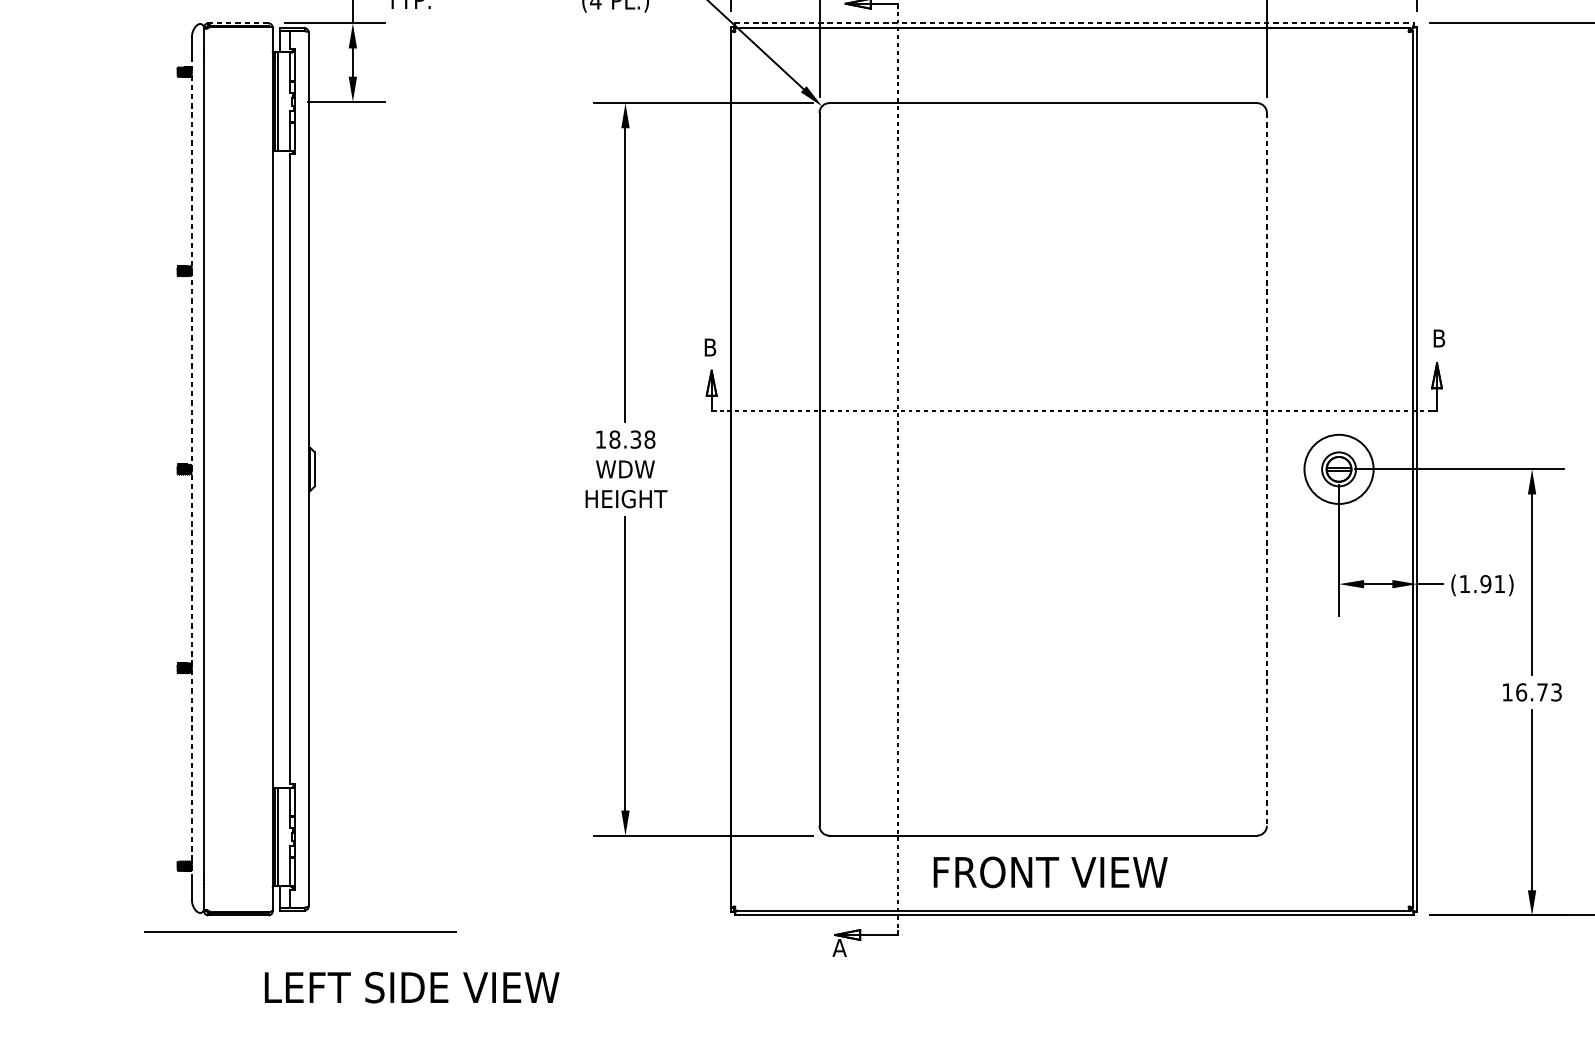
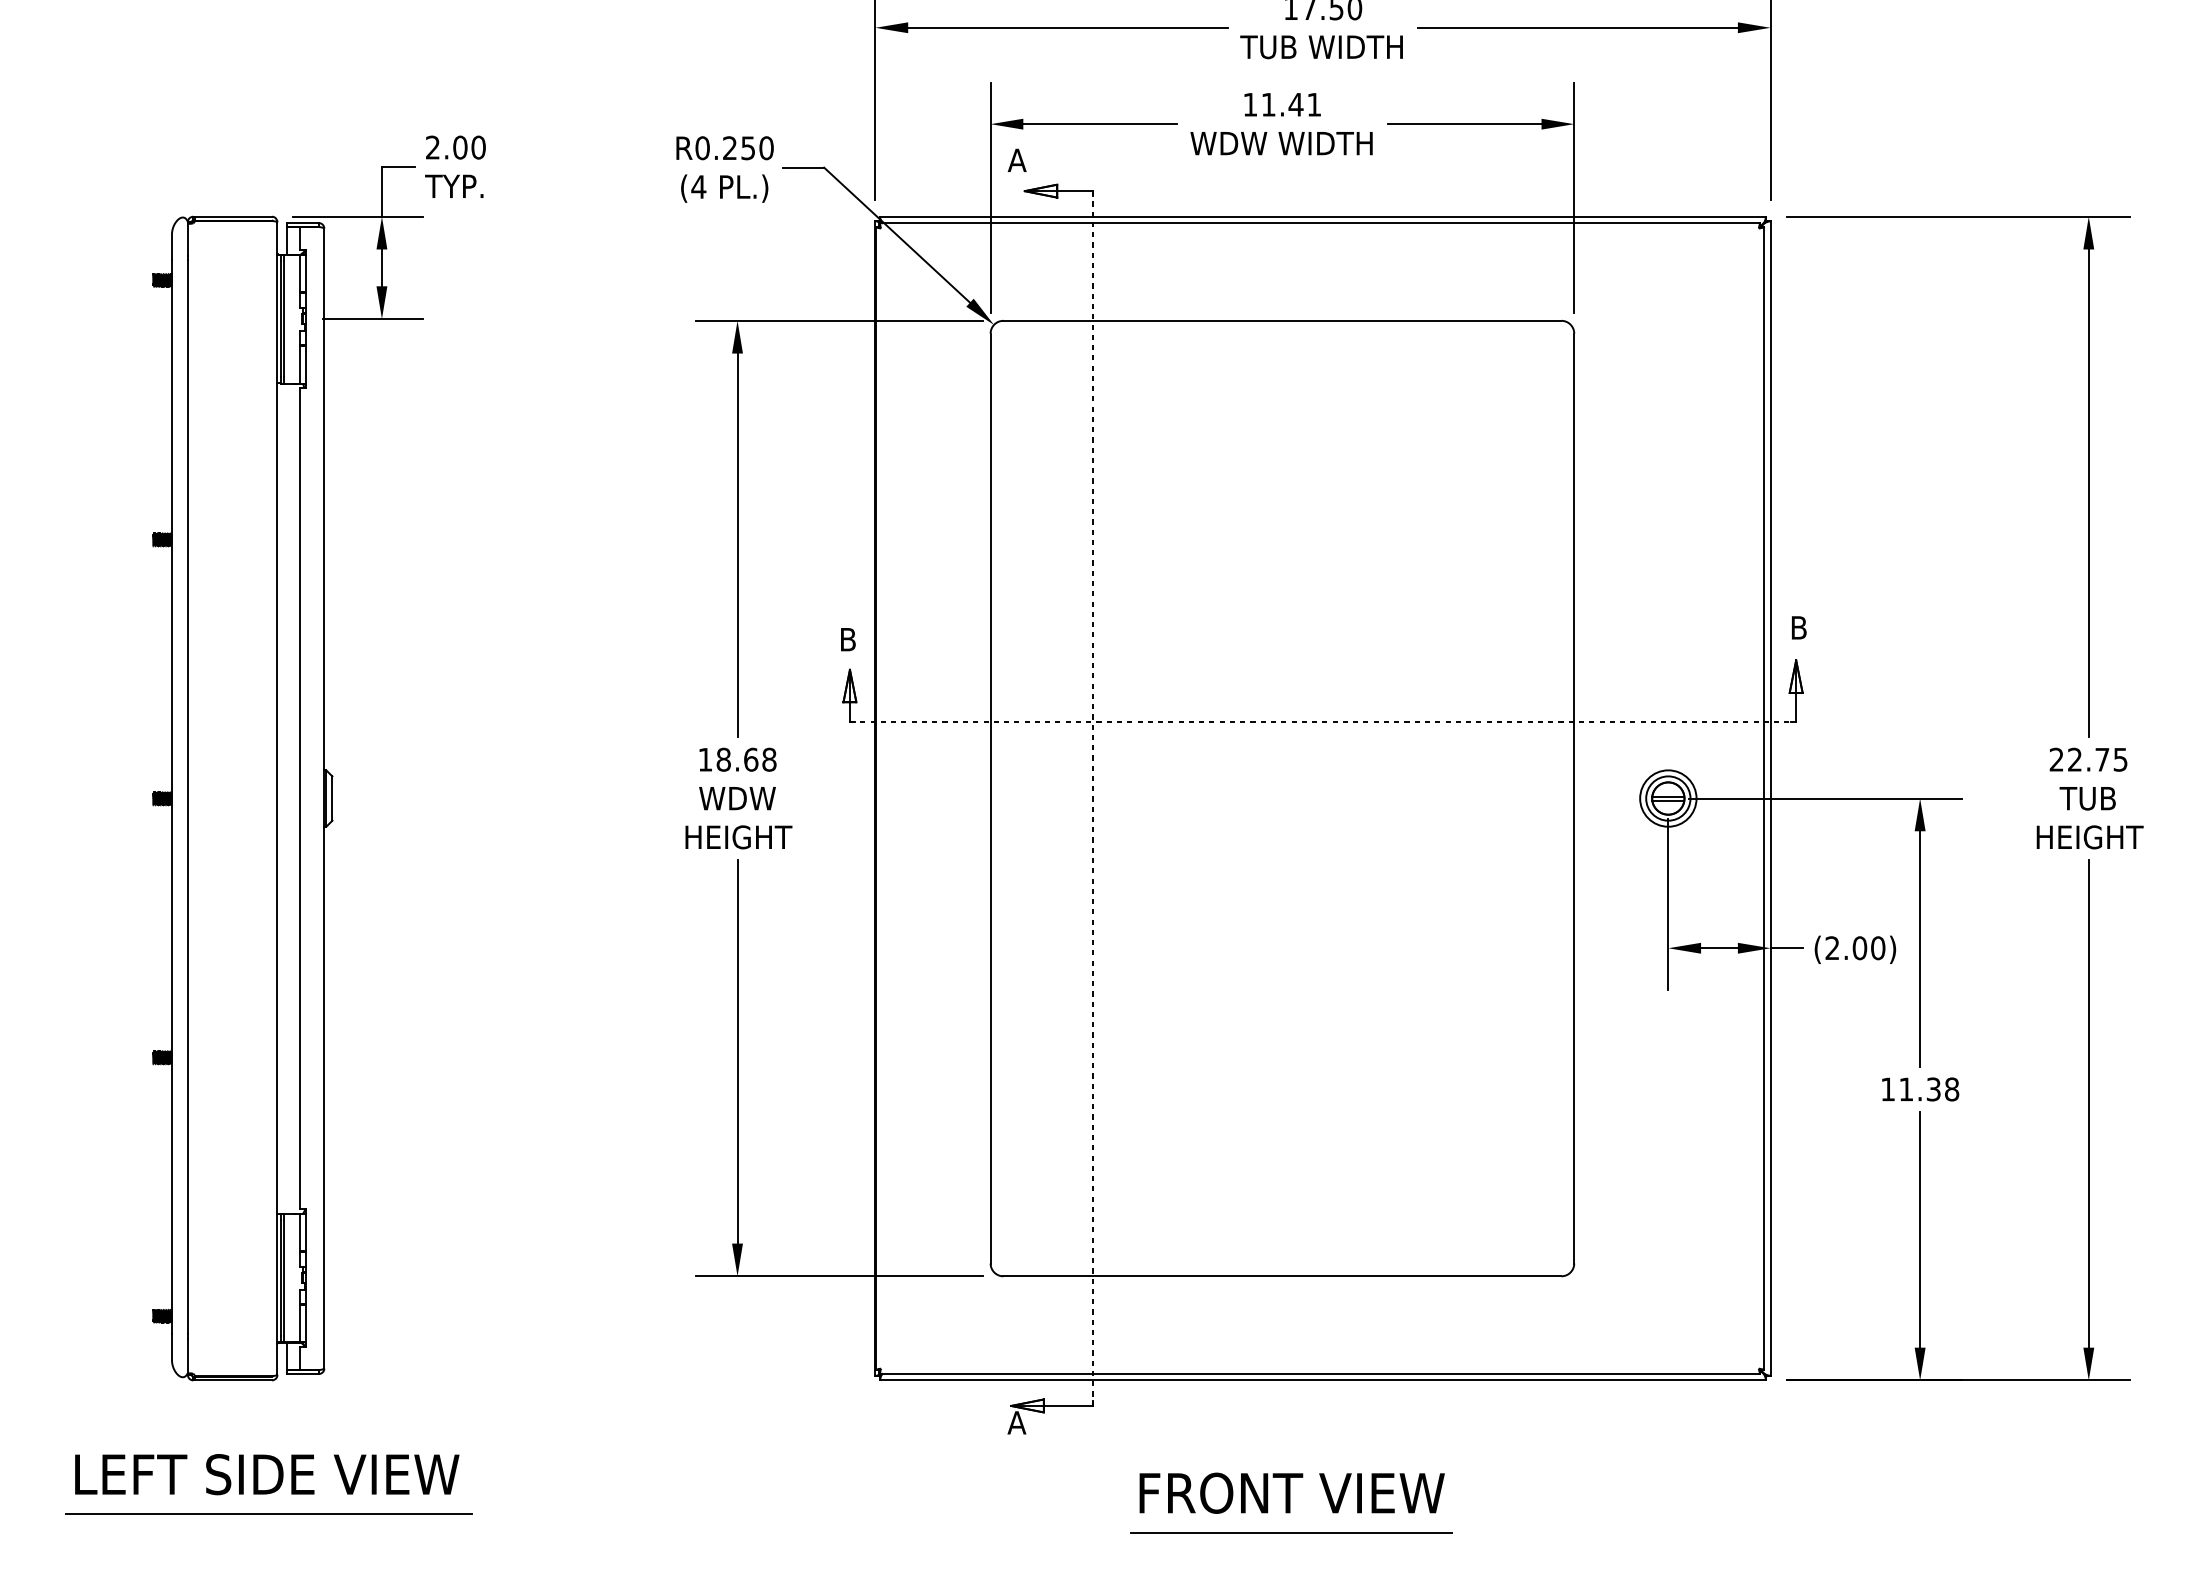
line: (239, 23) -> (233, 216), dashed -> solid
line: (1074, 23) -> (1323, 216), dashed -> solid
text: (636, 439) -> (751, 759), 18.38 -> 18.68
line: (191, 468) -> (171, 797), dashed -> solid
line: (1267, 469) -> (1574, 798), dashed -> solid
circle: (1339, 469) -> (1668, 798), size x0.62
text: (1482, 584) -> (1855, 948), (1.91) -> (2.00)
text: (1539, 692) -> (1929, 1089), 16.73 -> 11.38
text: (1050, 871) -> (1291, 1492), moved
line: (300, 931) -> (268, 1513), moved
text: (412, 987) -> (267, 1474), moved
line: (1050, 1032) -> (1291, 1532), added

